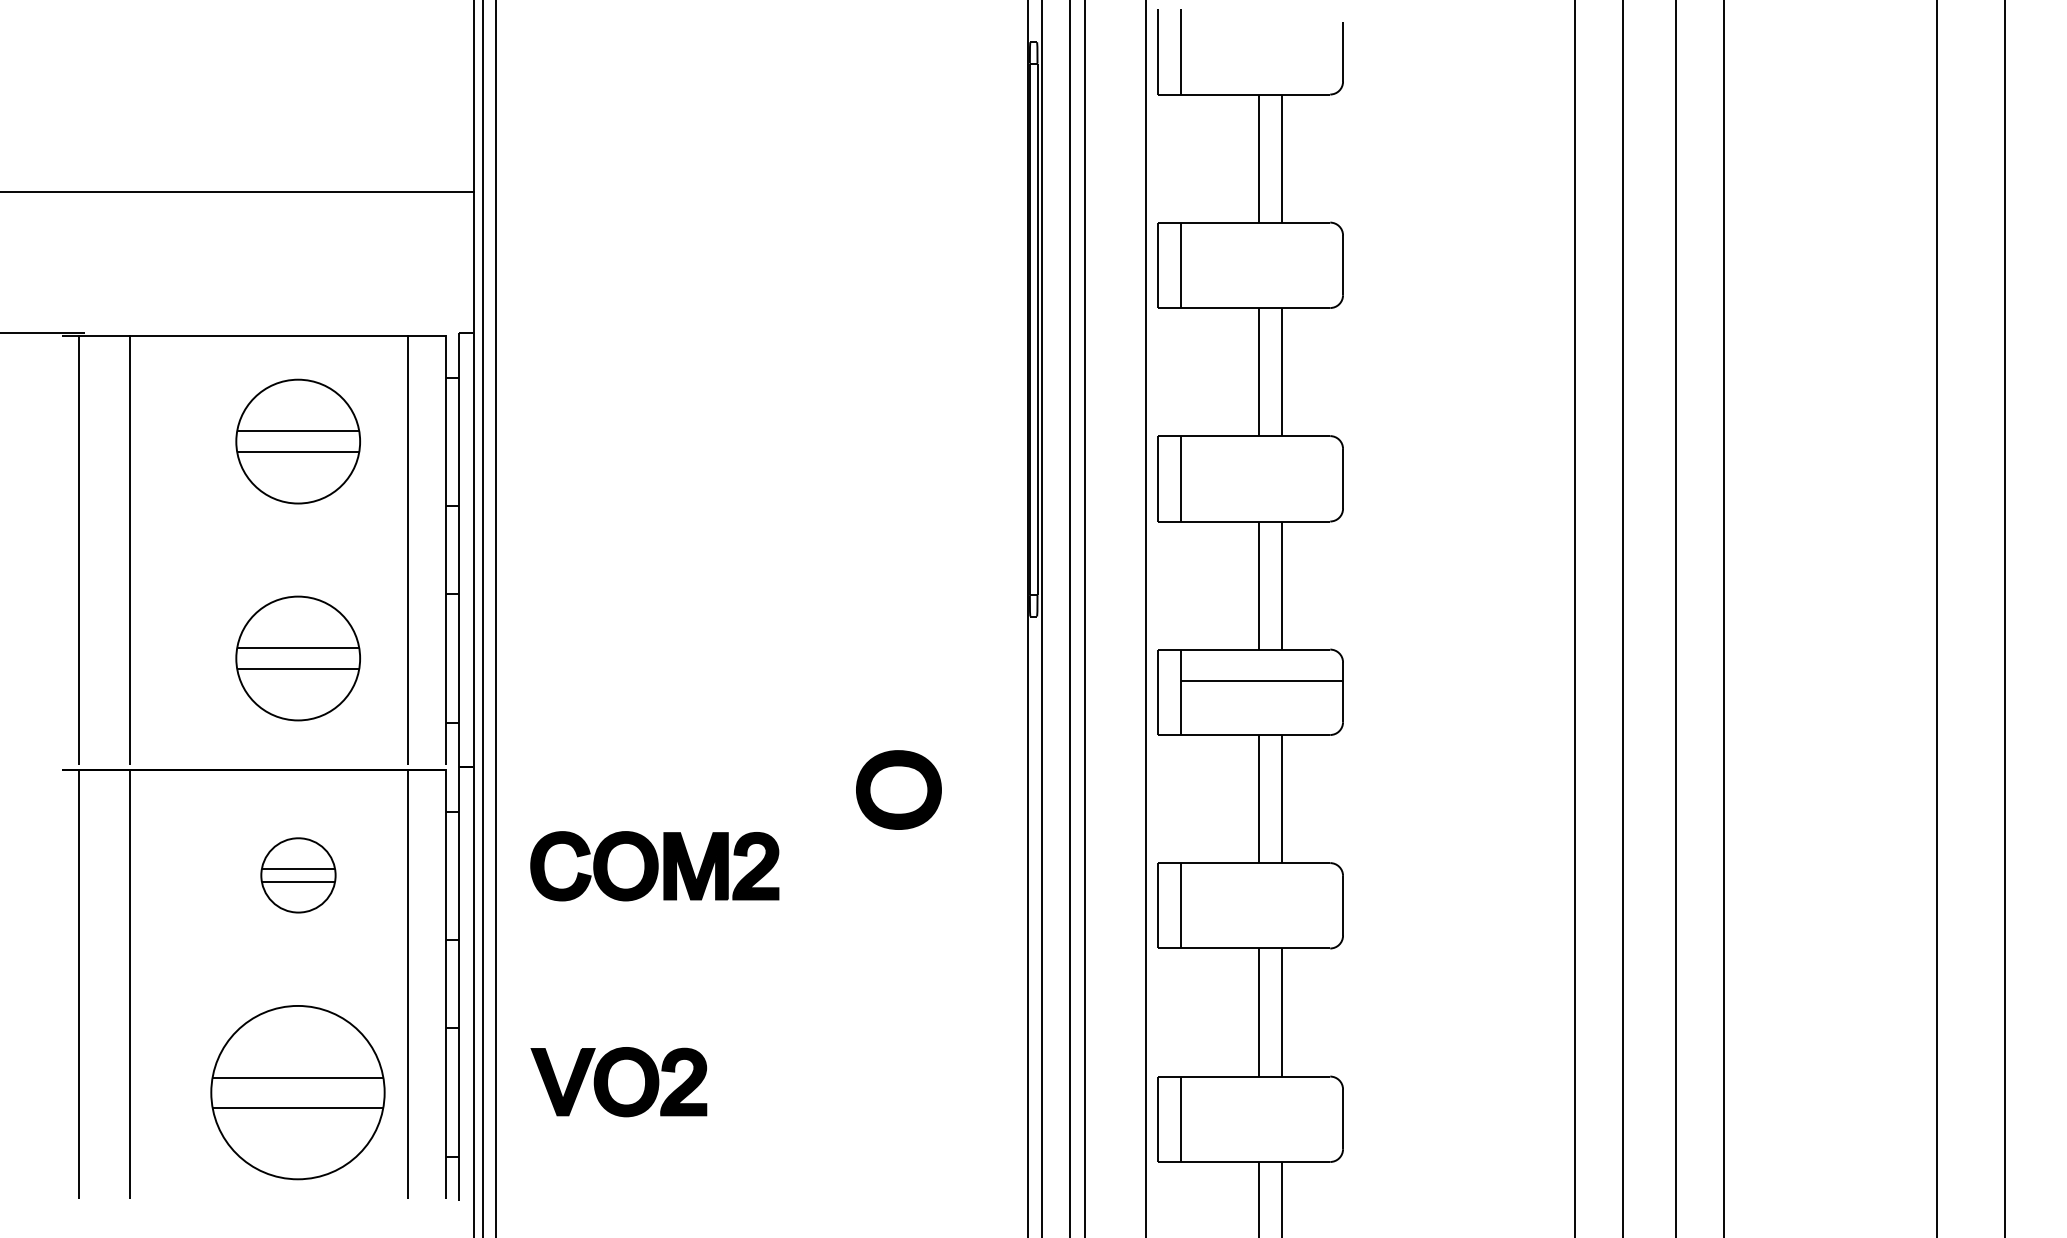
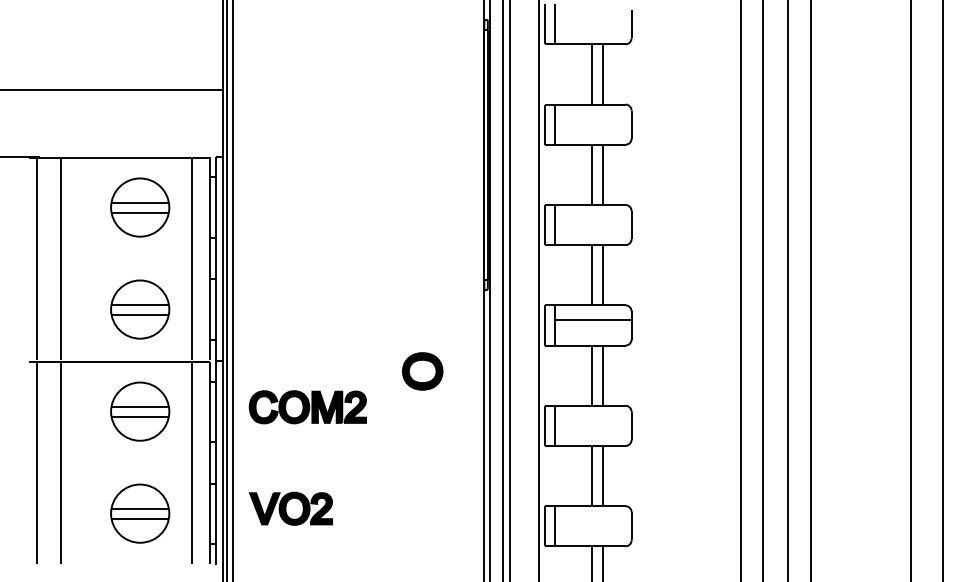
part: (298, 875) -> (140, 411), size x1.67
part: (298, 1092) -> (140, 513), size x0.71

